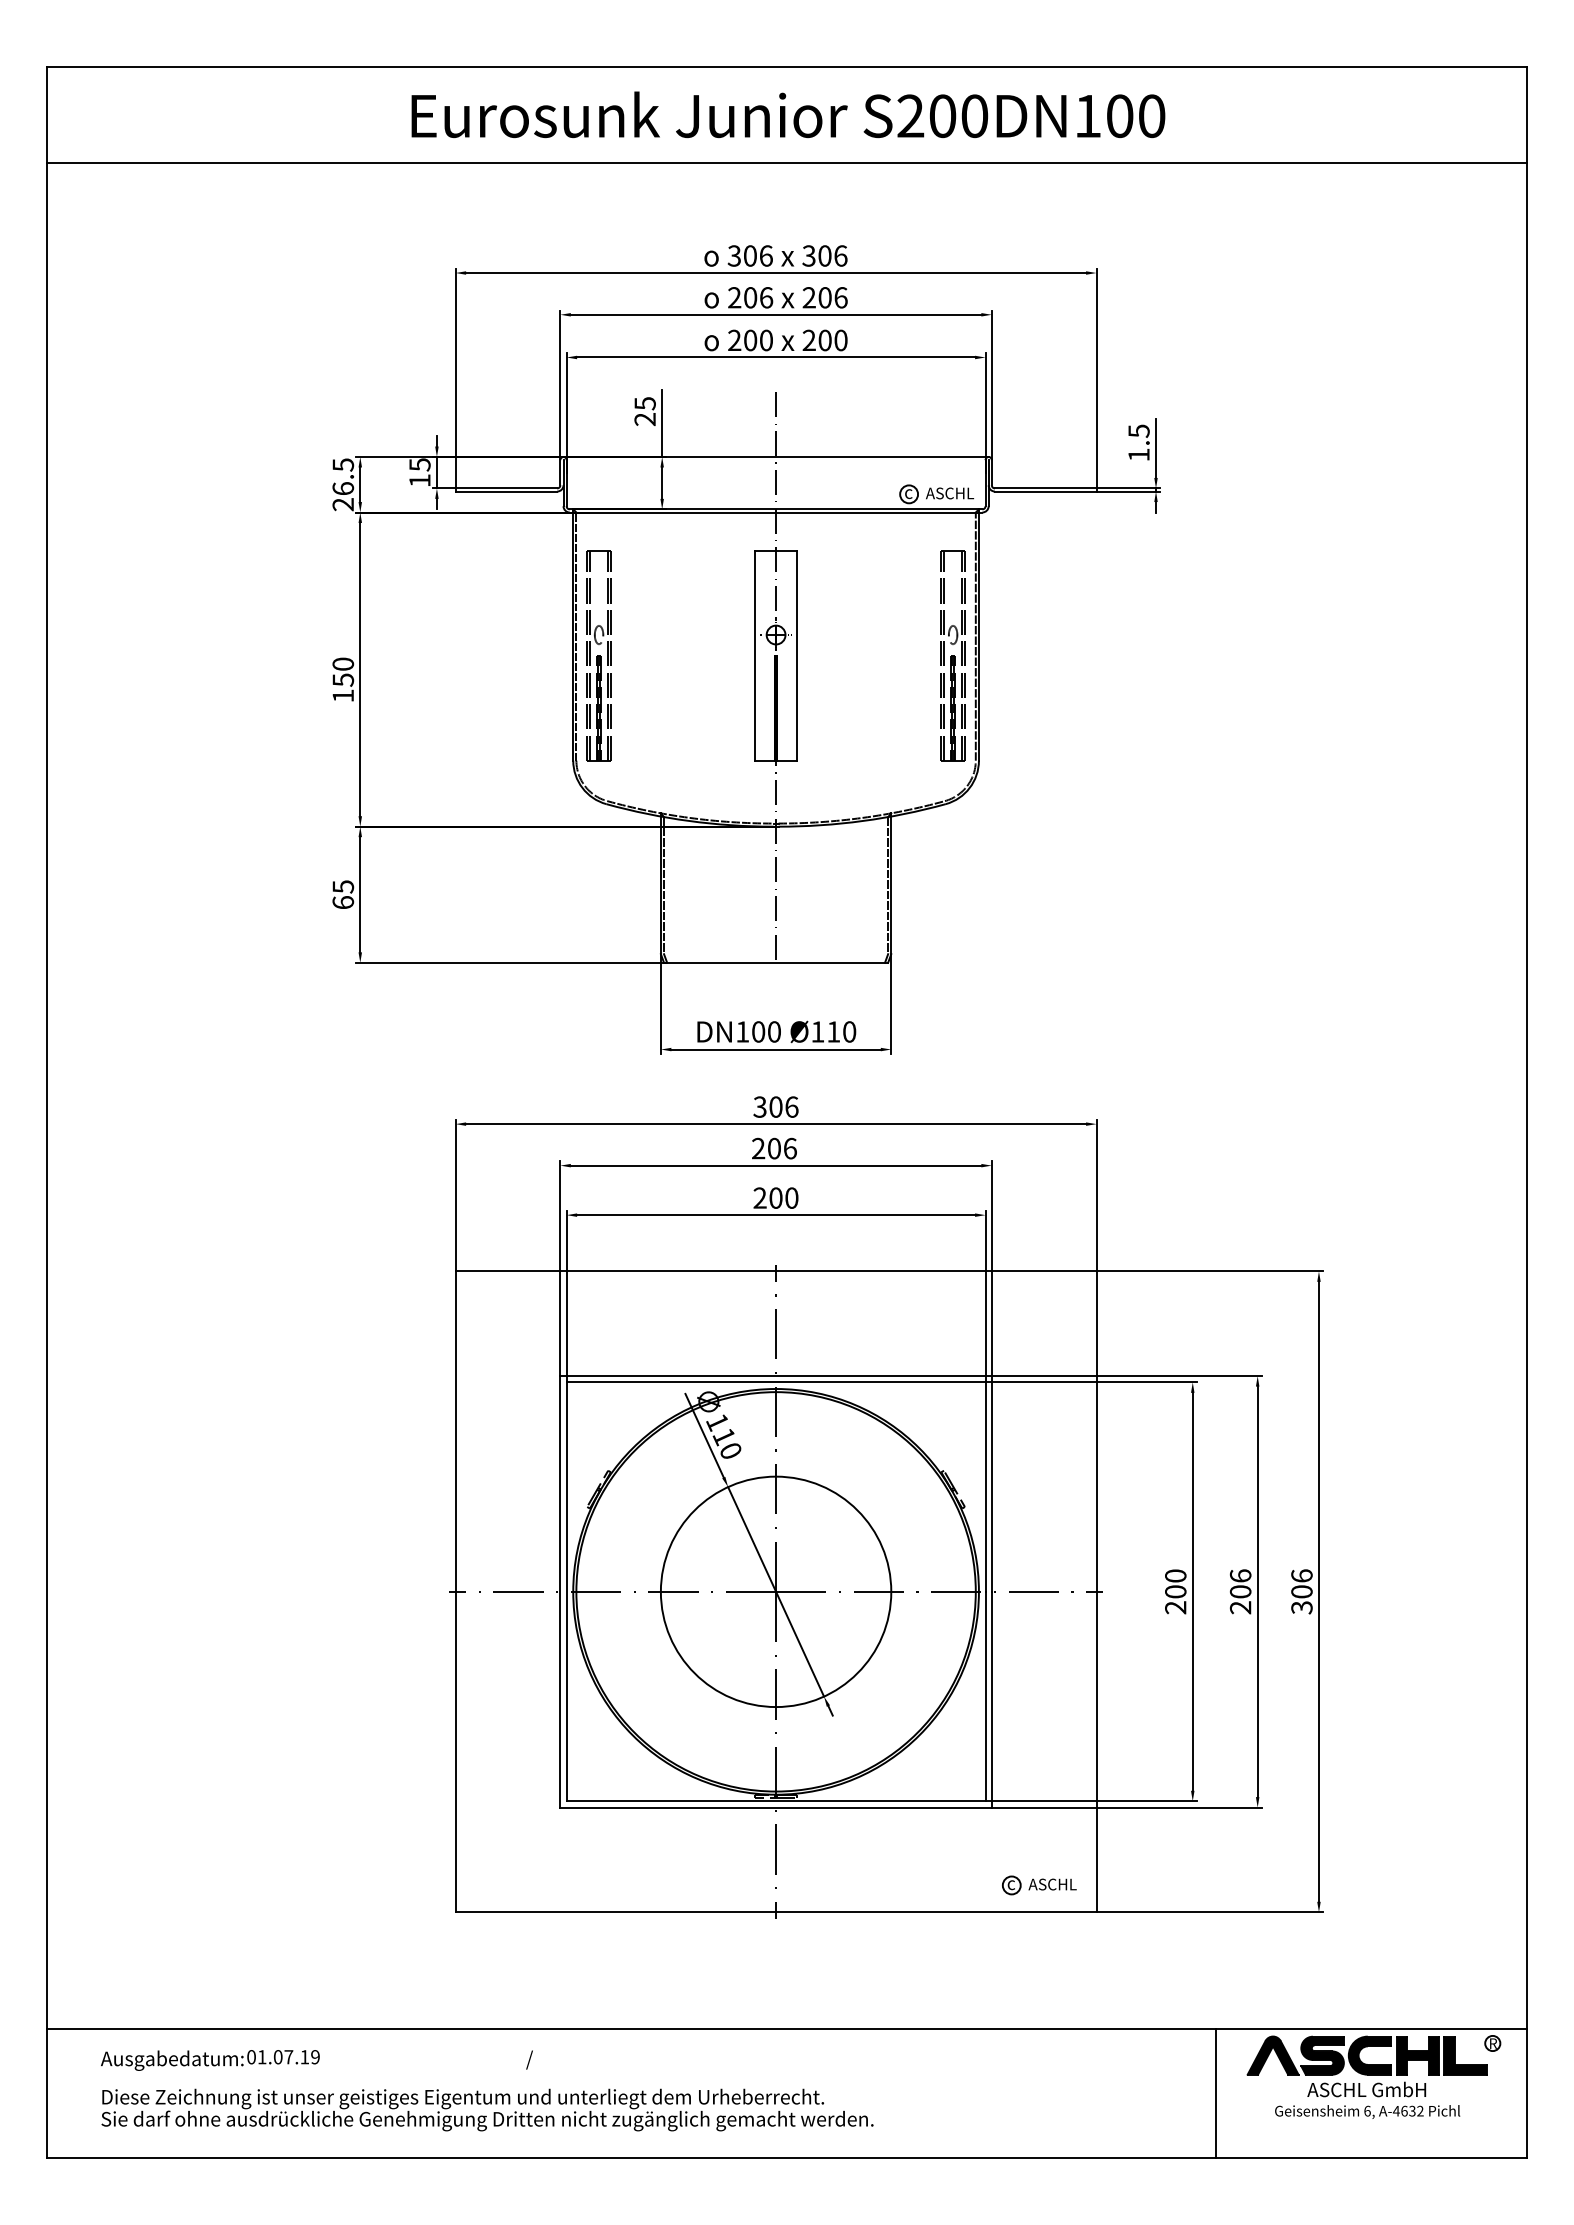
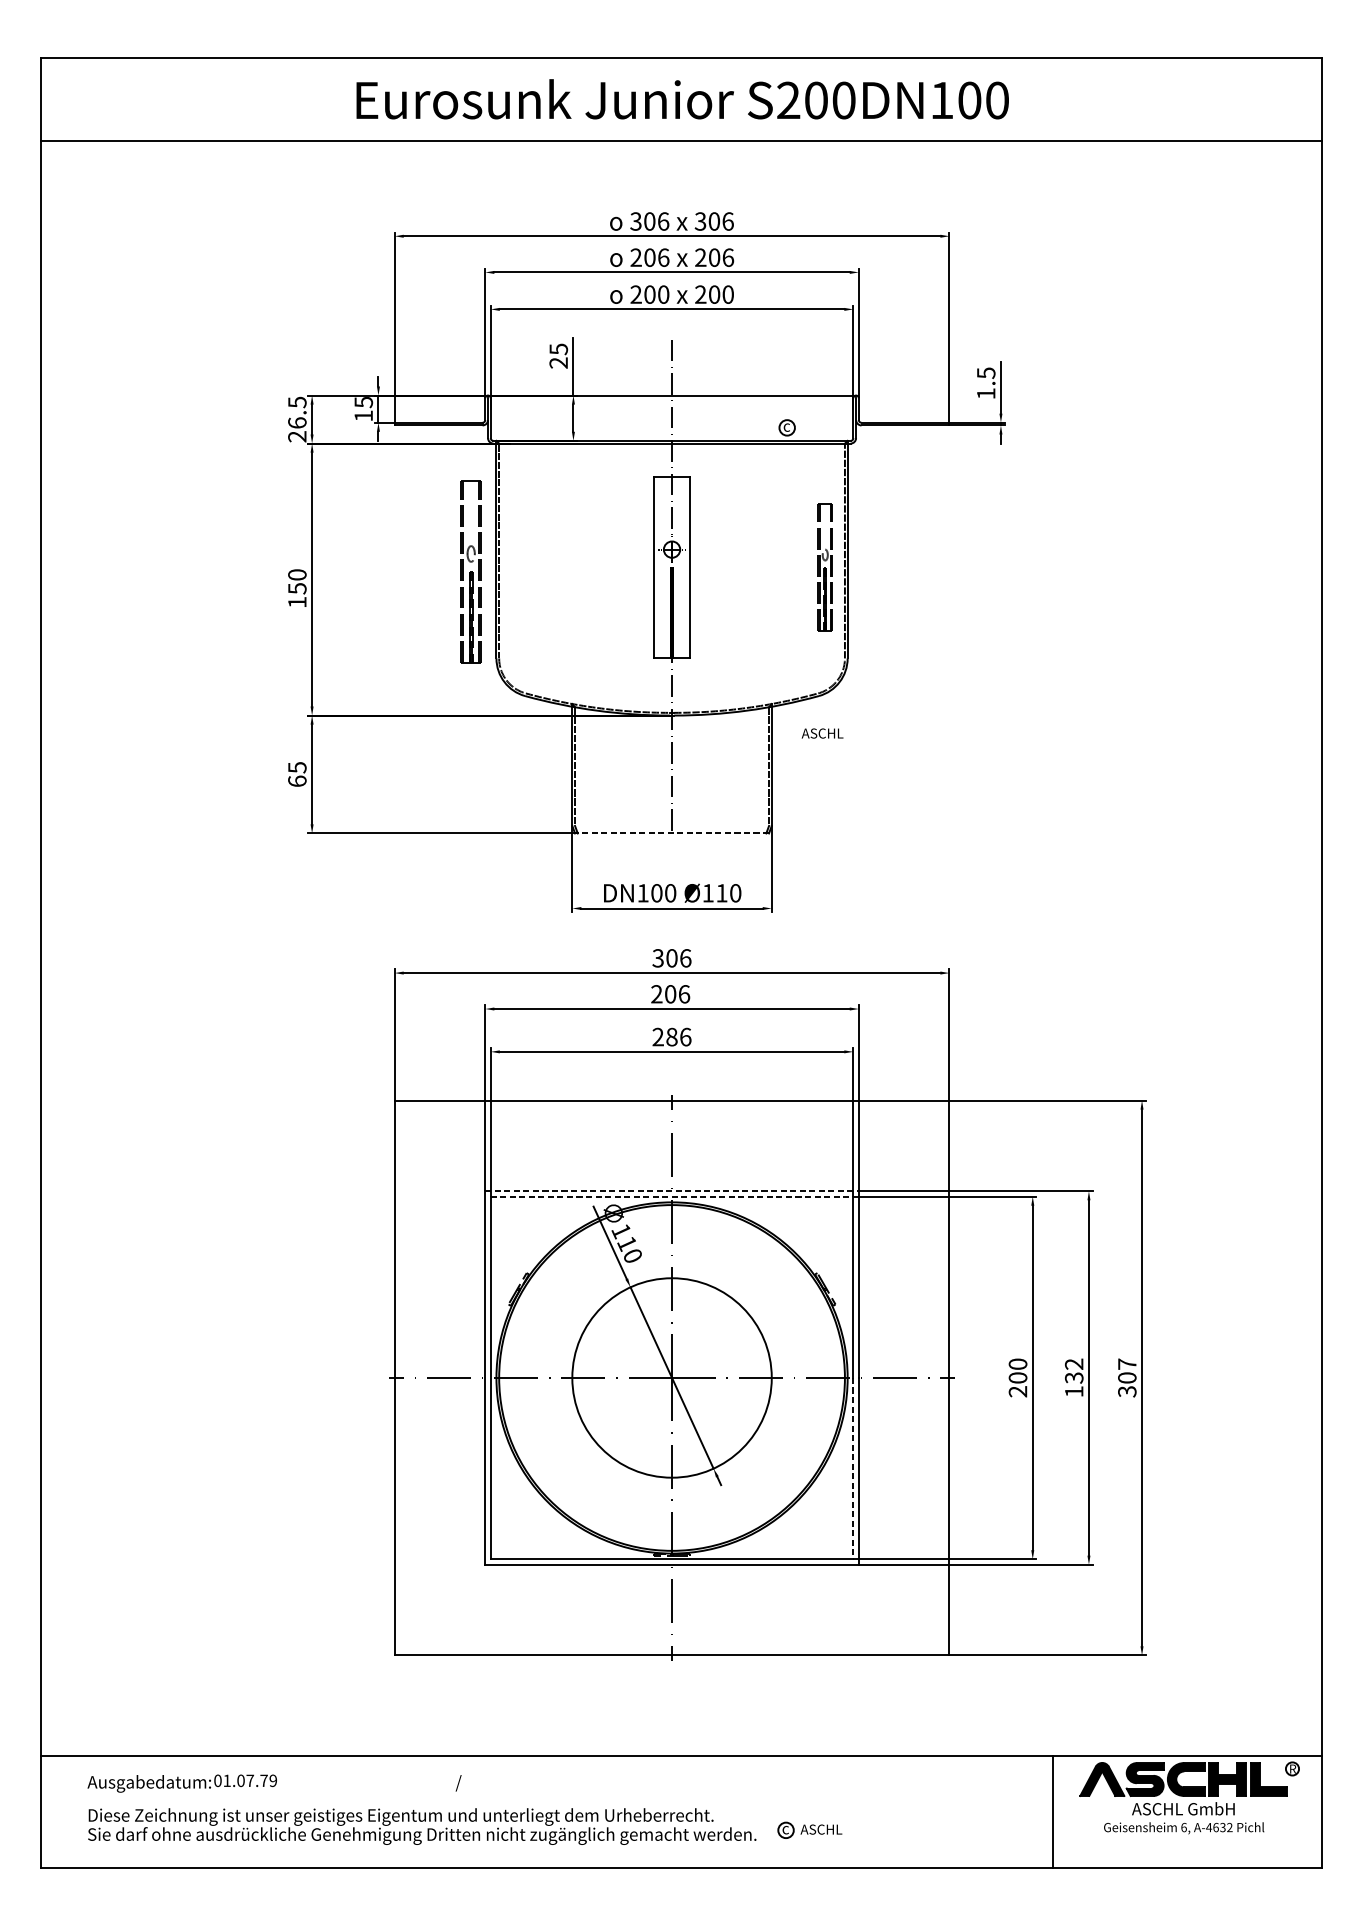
text: (950, 493) -> (823, 733), moved
part: (598, 655) -> (470, 571), moved
part: (952, 655) -> (824, 567), size x0.7
line: (775, 962) -> (671, 833), solid -> dashed
text: (783, 1197) -> (678, 1036), 200 -> 286
line: (776, 1376) -> (672, 1191), solid -> dashed
line: (776, 1382) -> (672, 1196), solid -> dashed
text: (1301, 1575) -> (1126, 1363), 306 -> 307
text: (1240, 1591) -> (1074, 1377), 206 -> 132
line: (985, 1696) -> (853, 1468), solid -> dashed
part: (1039, 1885) -> (810, 1830), moved
text: (304, 2057) -> (263, 1781), 01.07.19 -> 01.07.79

